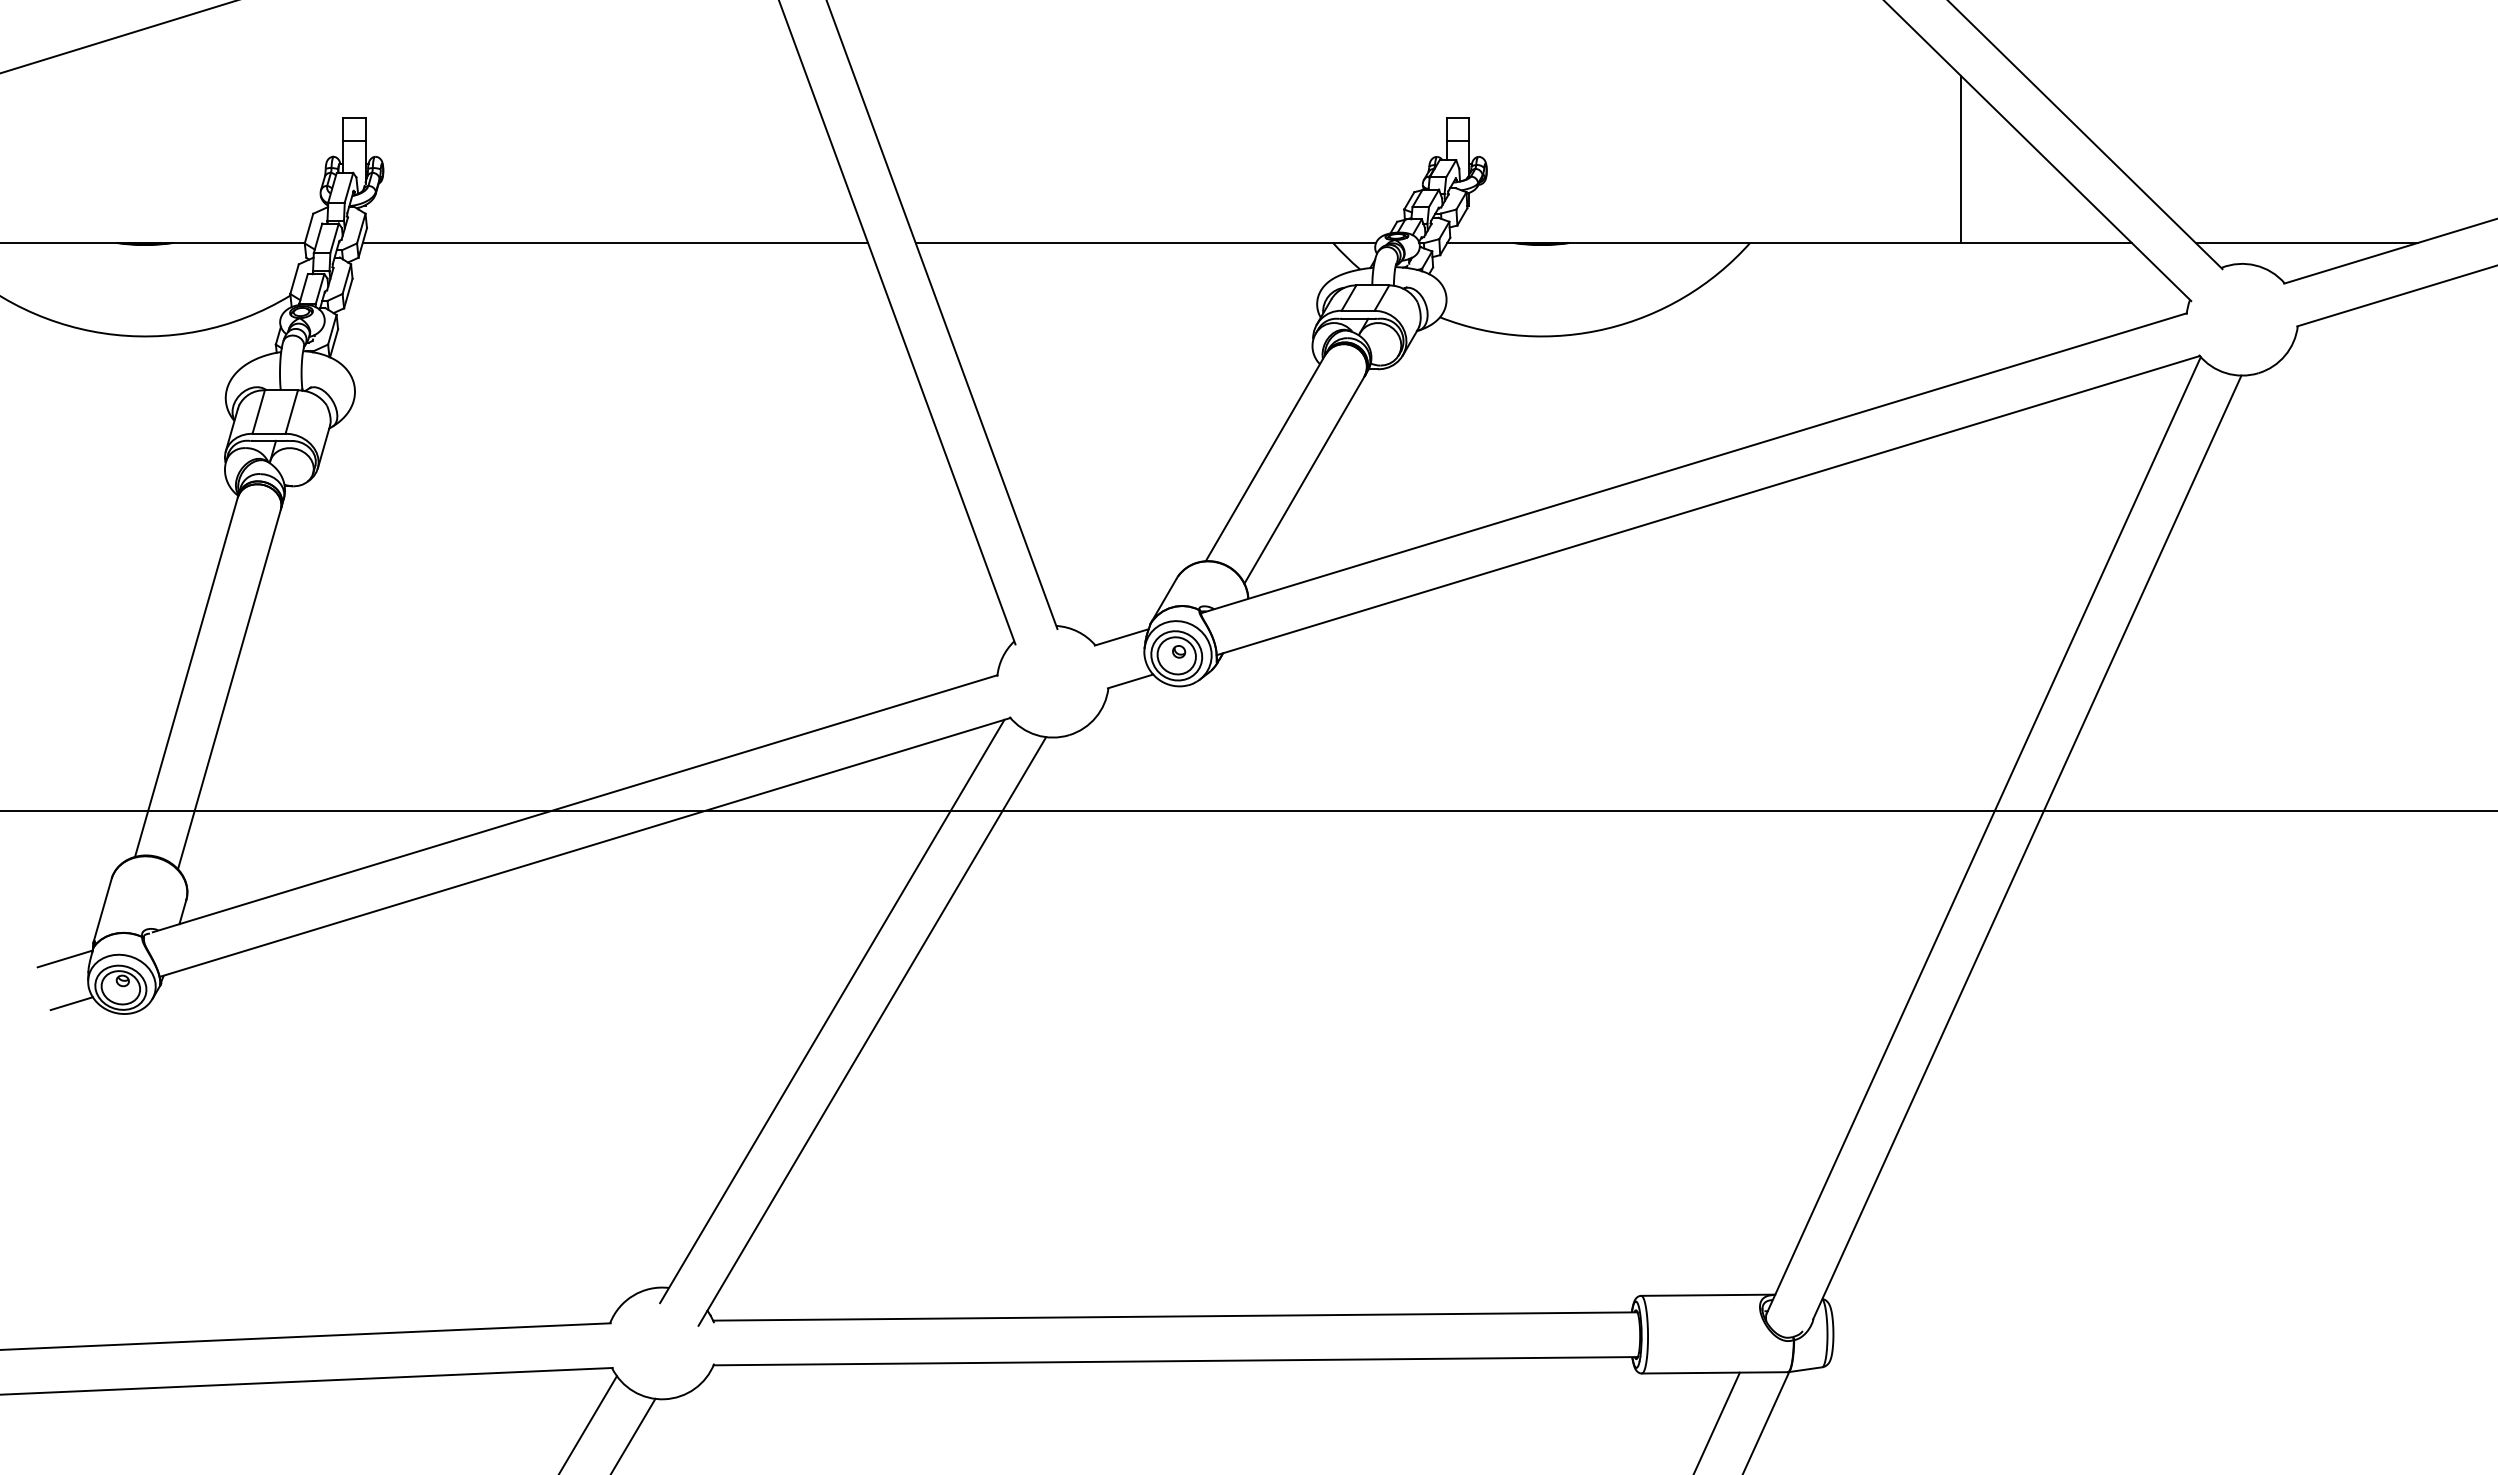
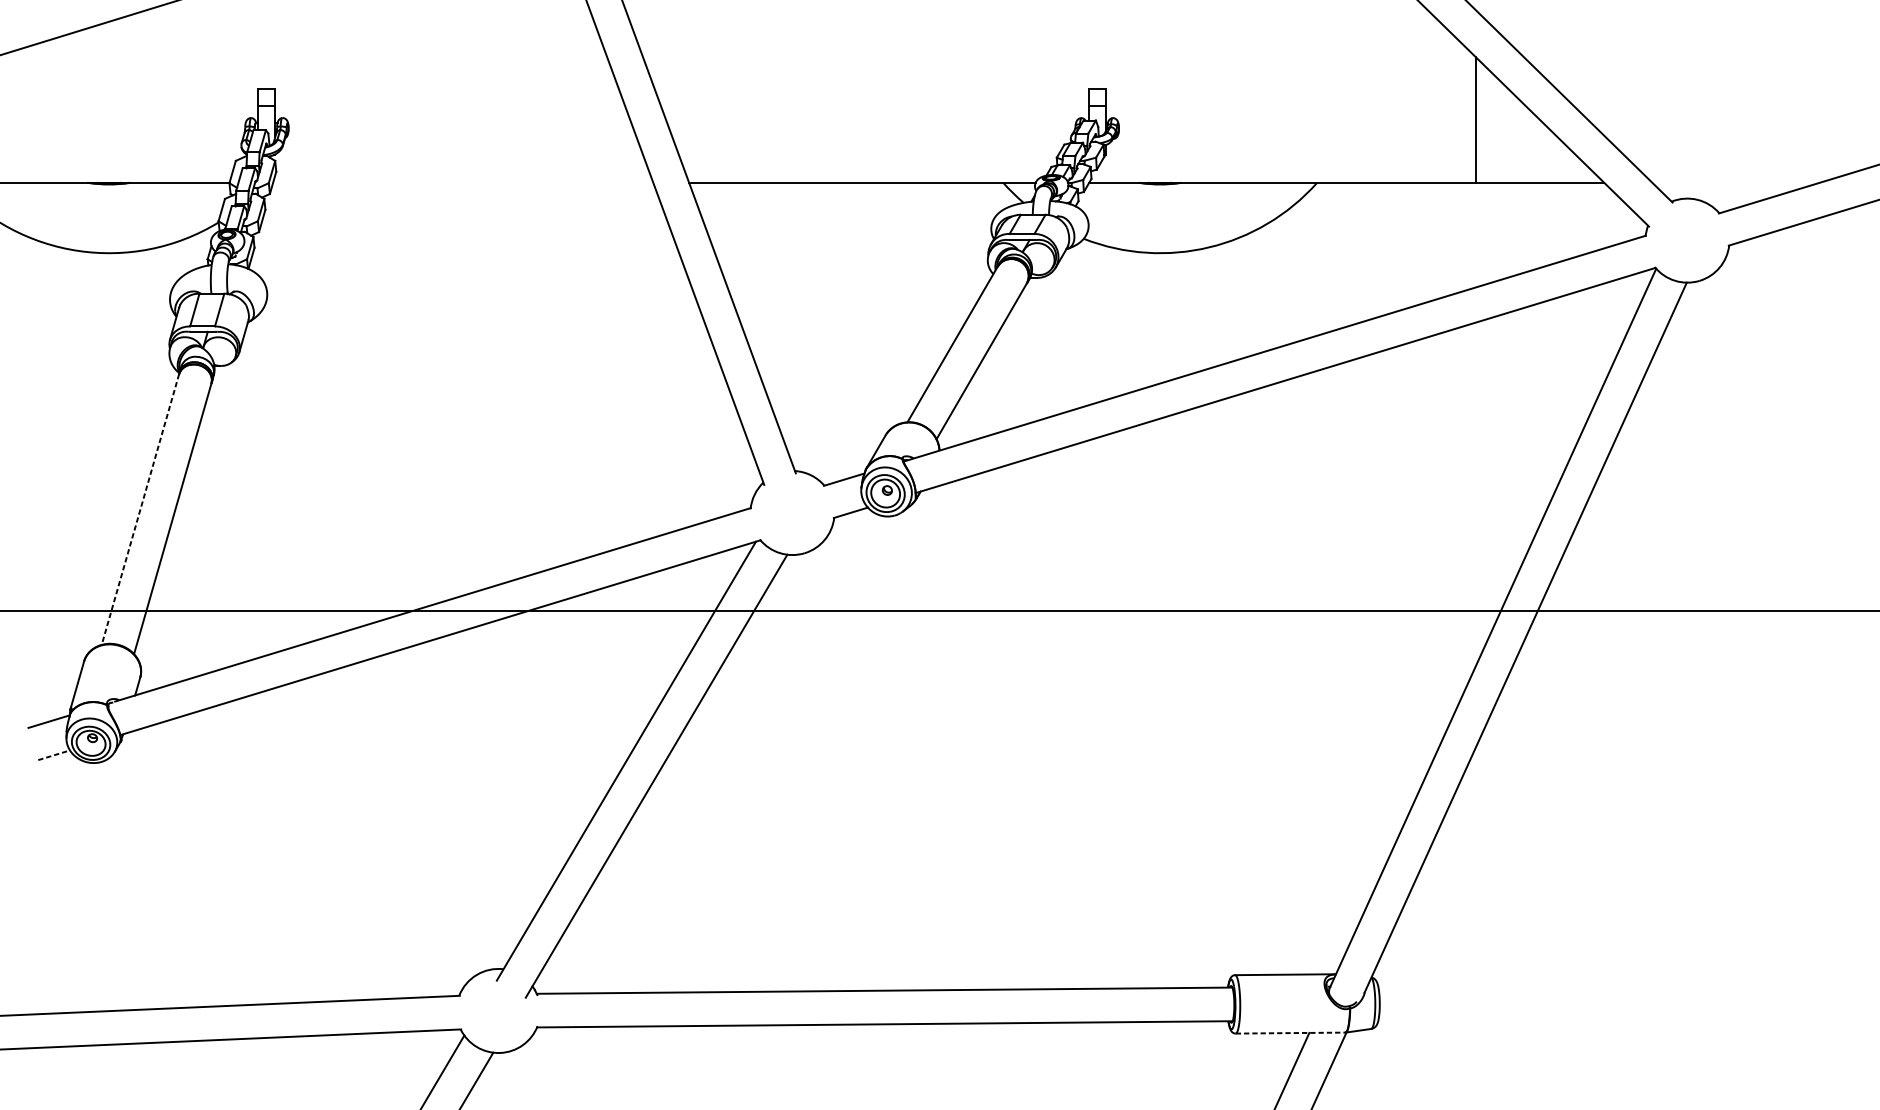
line: (615, 242) -> (463, 182), removed
line: (2306, 242) -> (1735, 182), removed
line: (186, 677) -> (140, 509), solid -> dashed
line: (72, 1003) -> (54, 755), solid -> dashed
line: (1714, 1372) -> (1290, 1032), solid -> dashed

